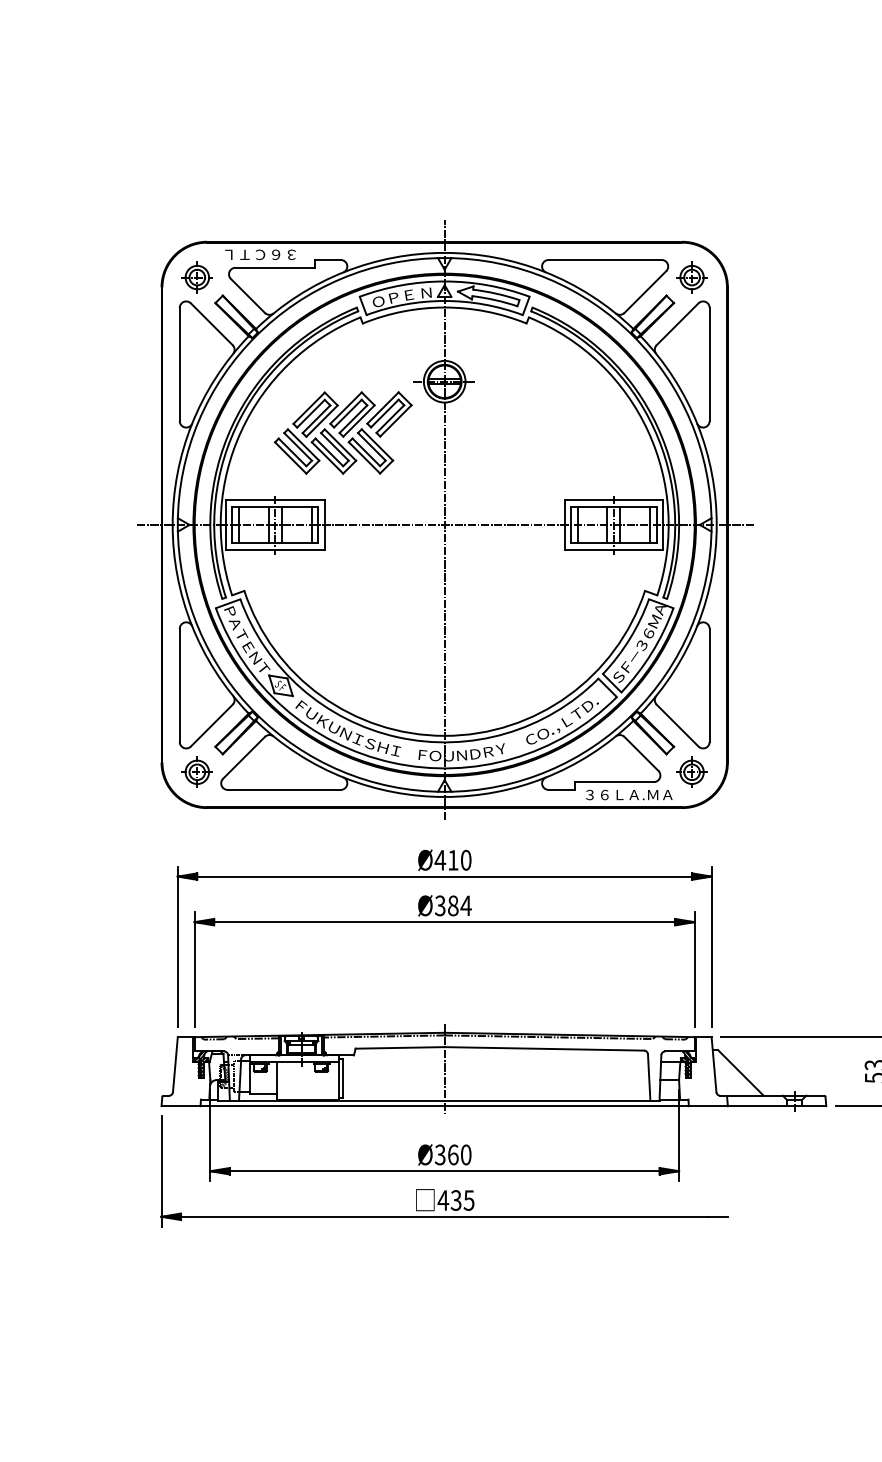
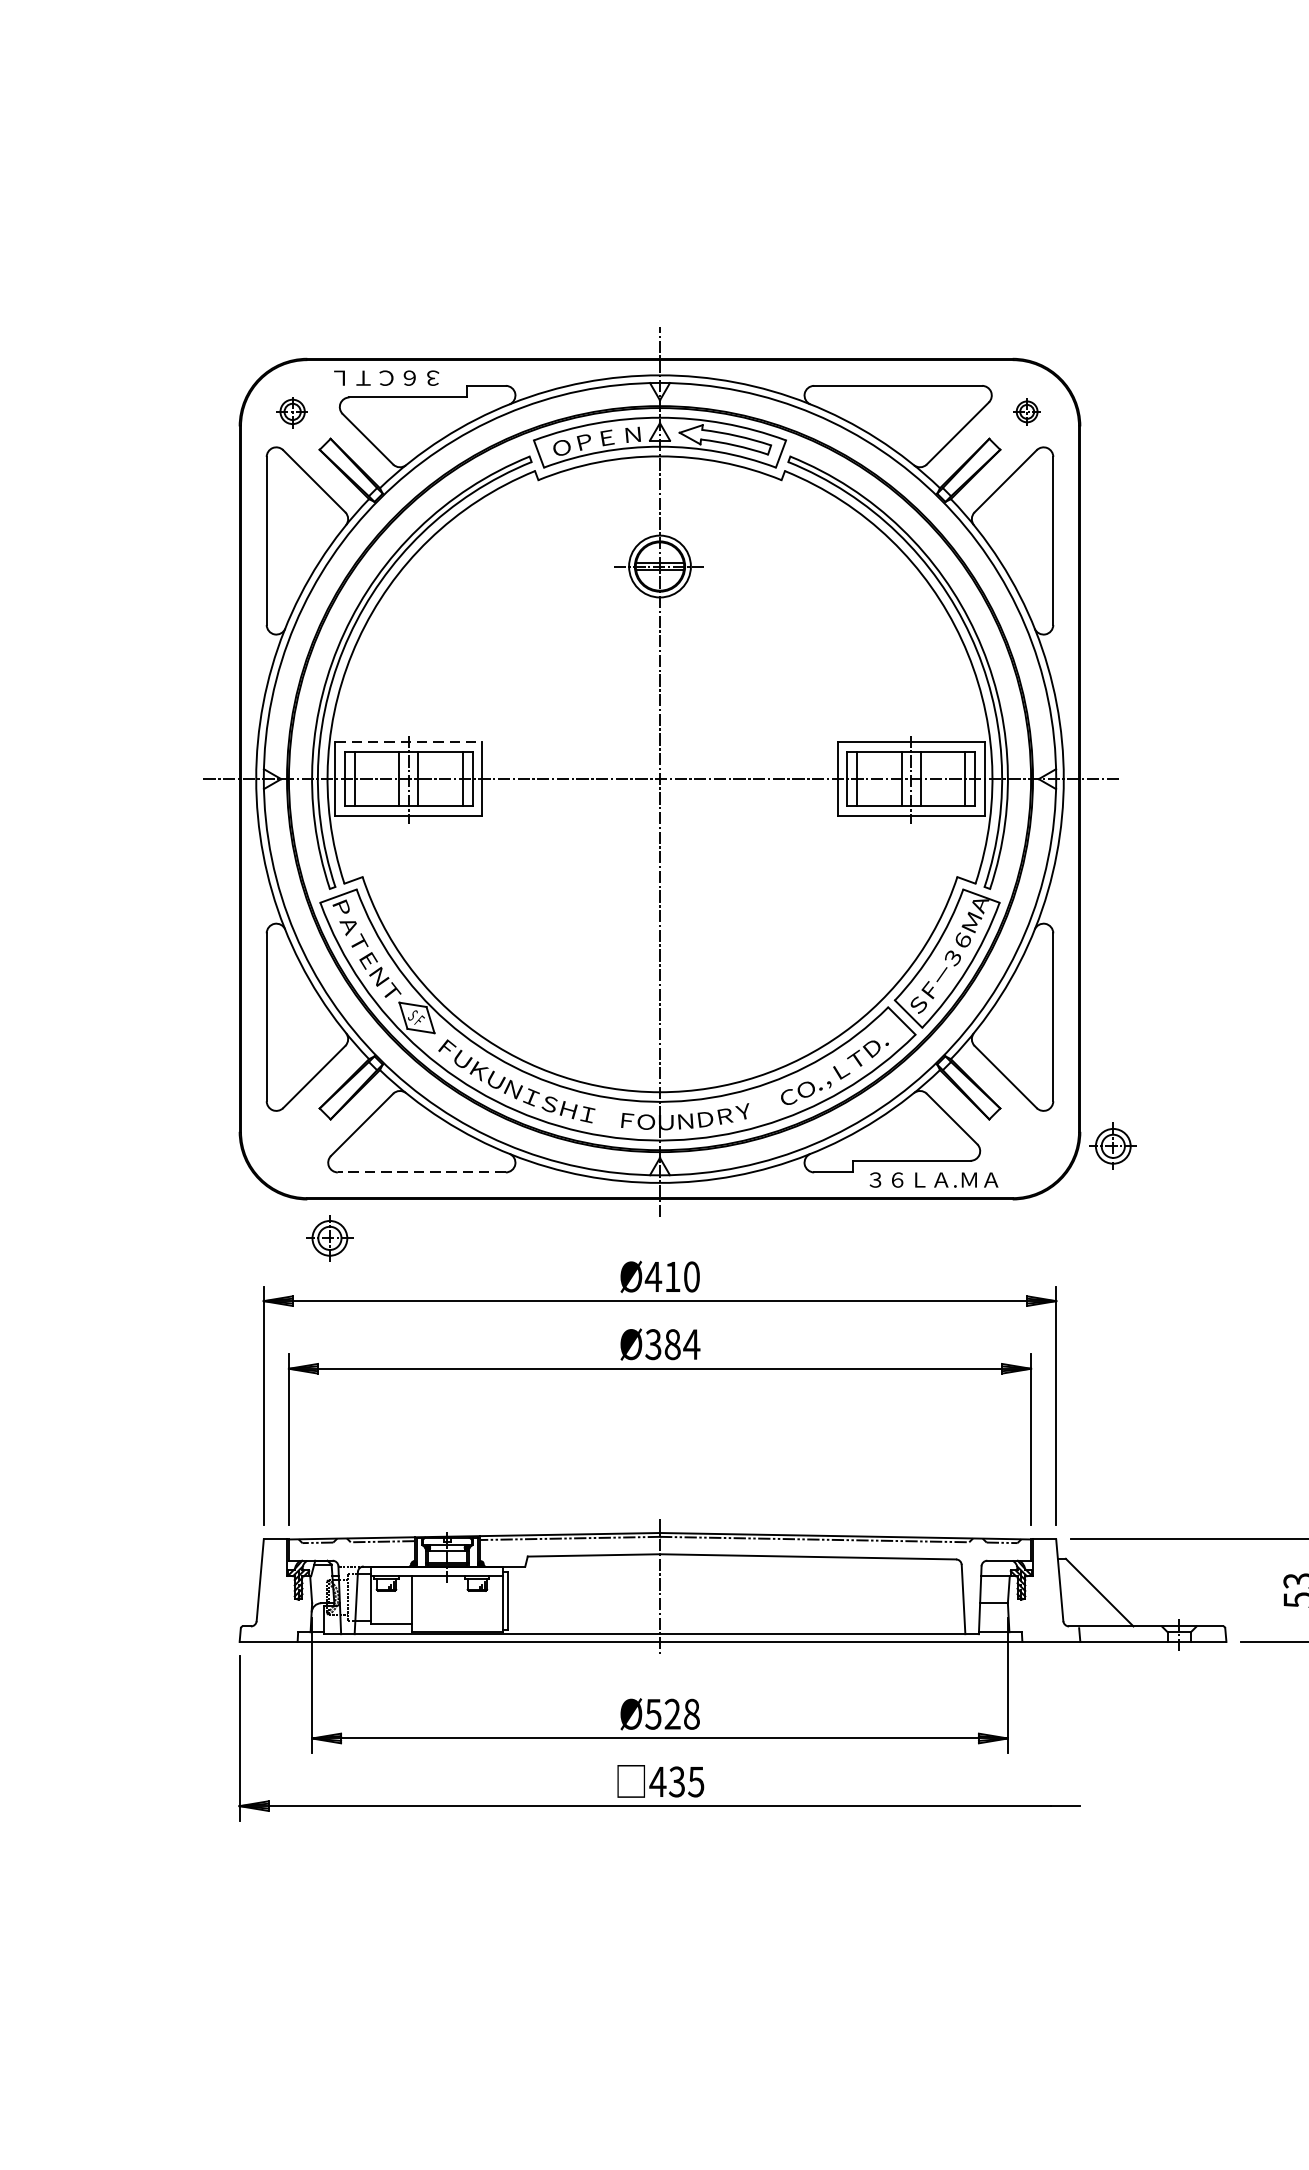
part: (196, 277) -> (291, 411), size x0.7
part: (691, 277) -> (1026, 411), size x0.6
part: (342, 432) -> (508, 641), removed
line: (275, 500) -> (408, 742), solid -> dashed
part: (196, 771) -> (328, 1237), moved
part: (691, 771) -> (1112, 1145), moved
line: (284, 789) -> (422, 1171), solid -> dashed
text: (453, 1154) -> (673, 1713), Ø360 -> Ø528

